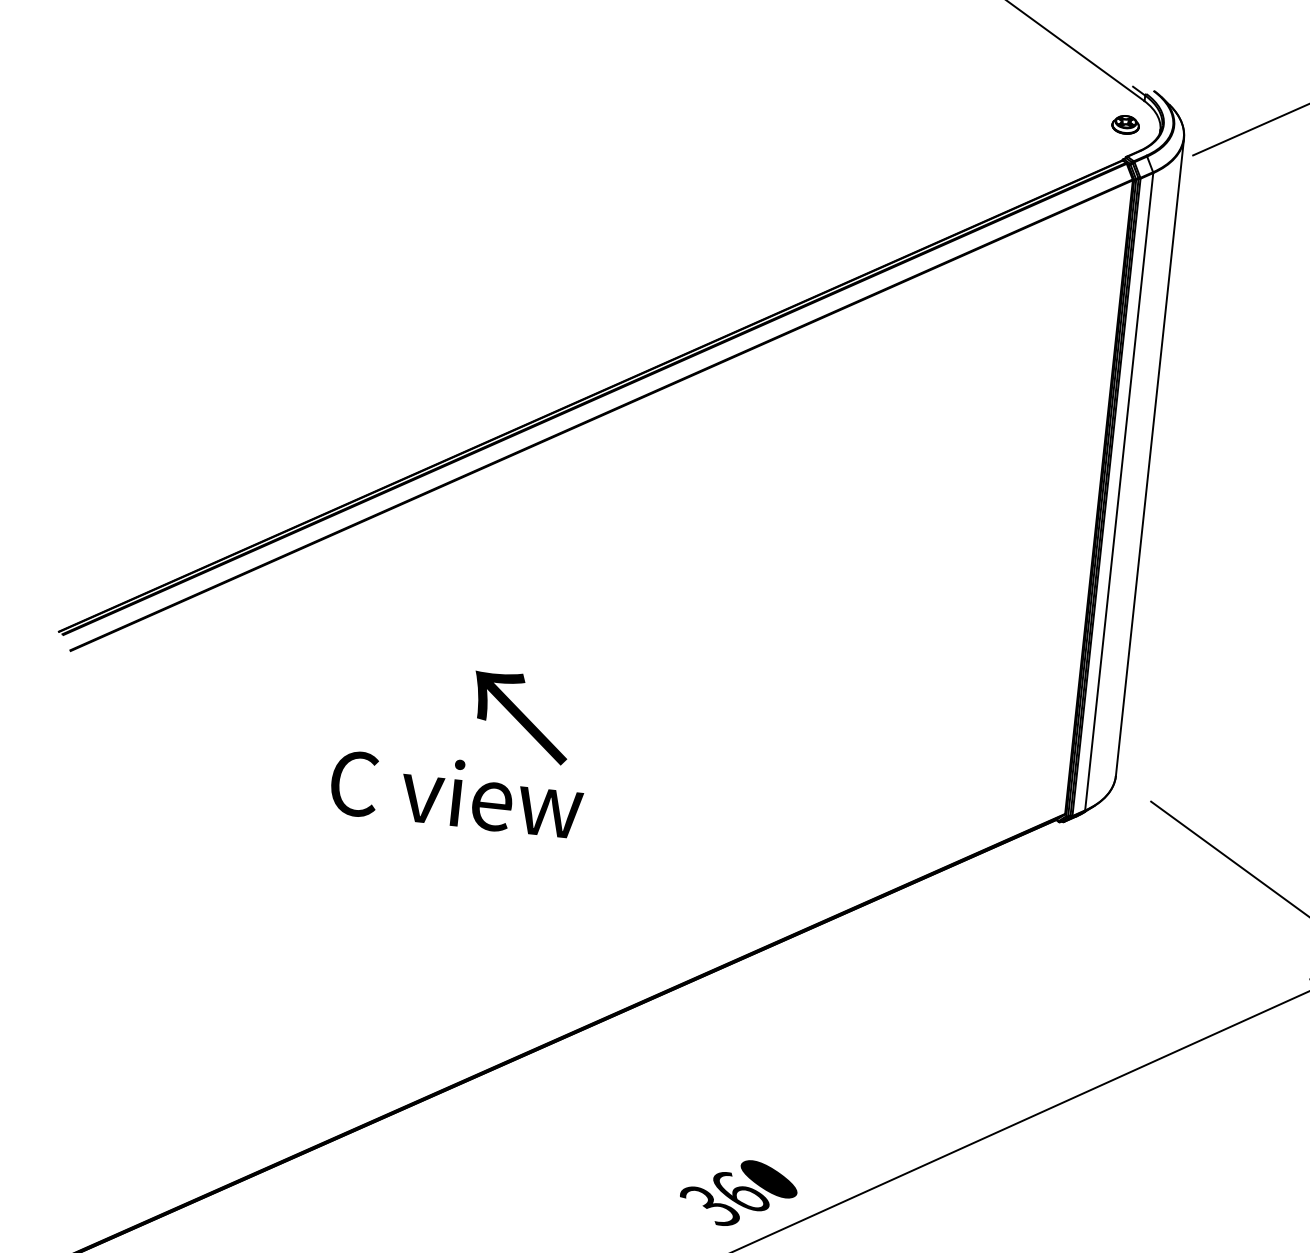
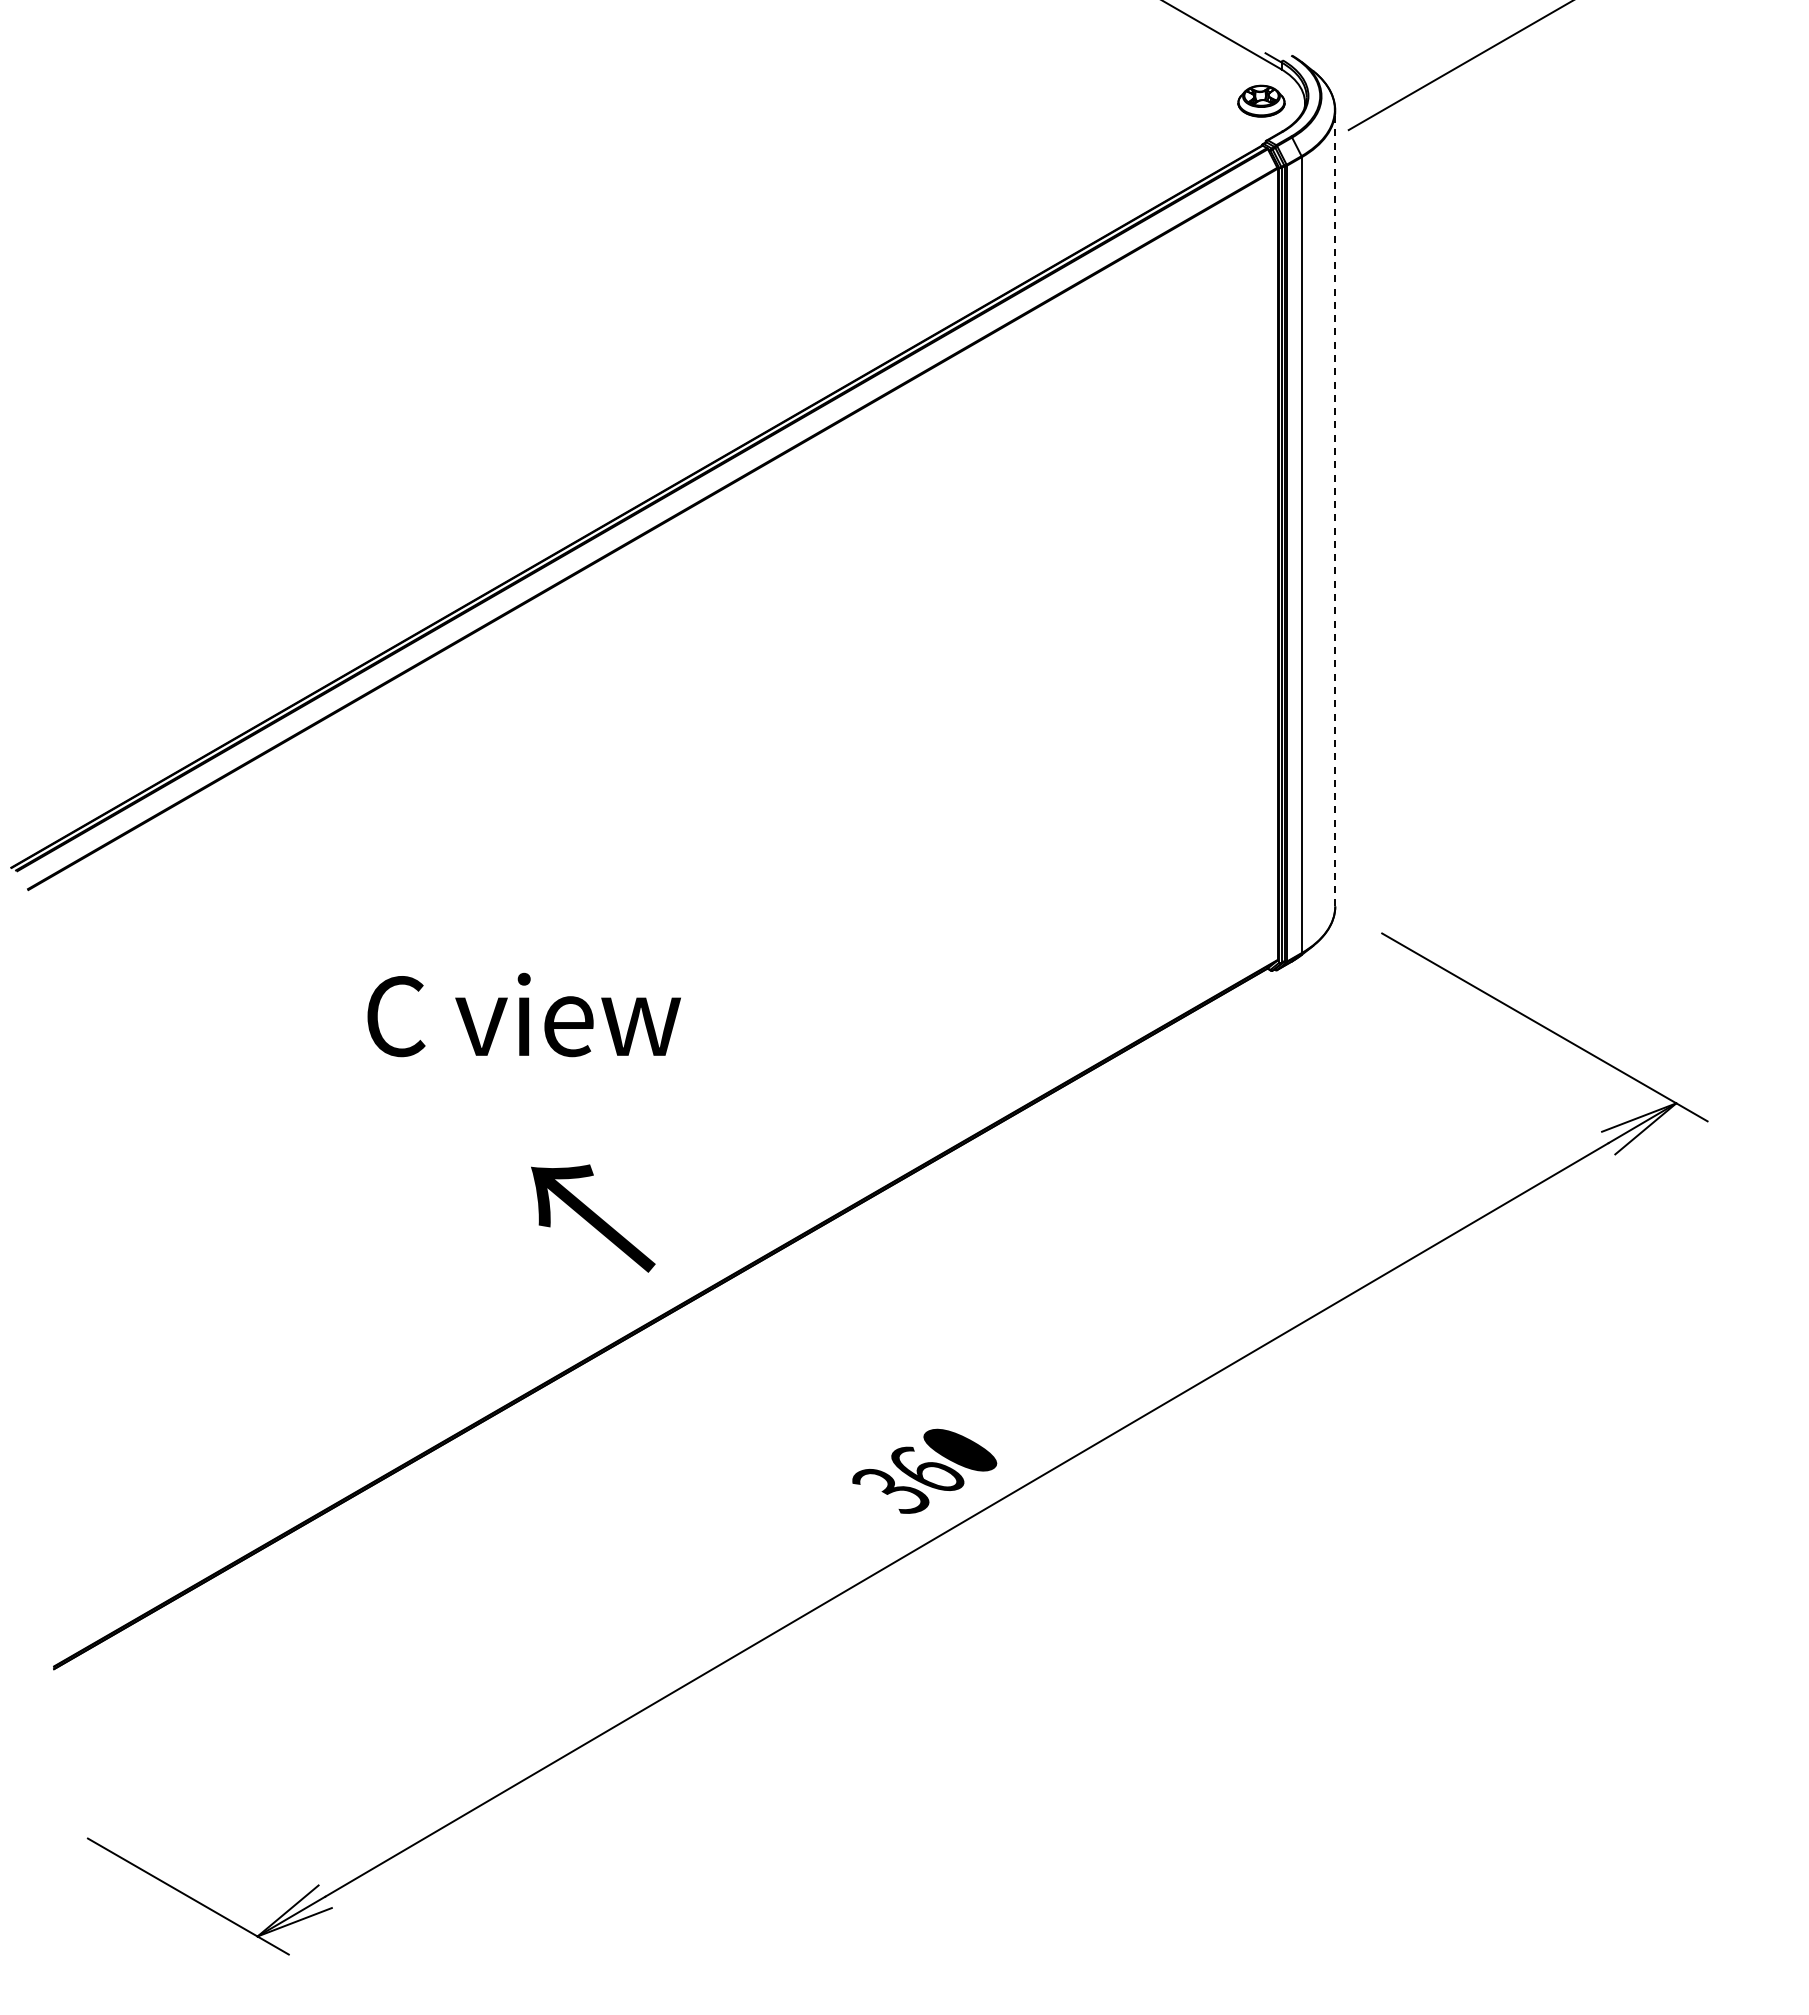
part: (1125, 125) -> (1261, 101), size x1.4
line: (1150, 457) -> (1335, 508), solid -> dashed
text: (521, 717) -> (593, 1218), moved

